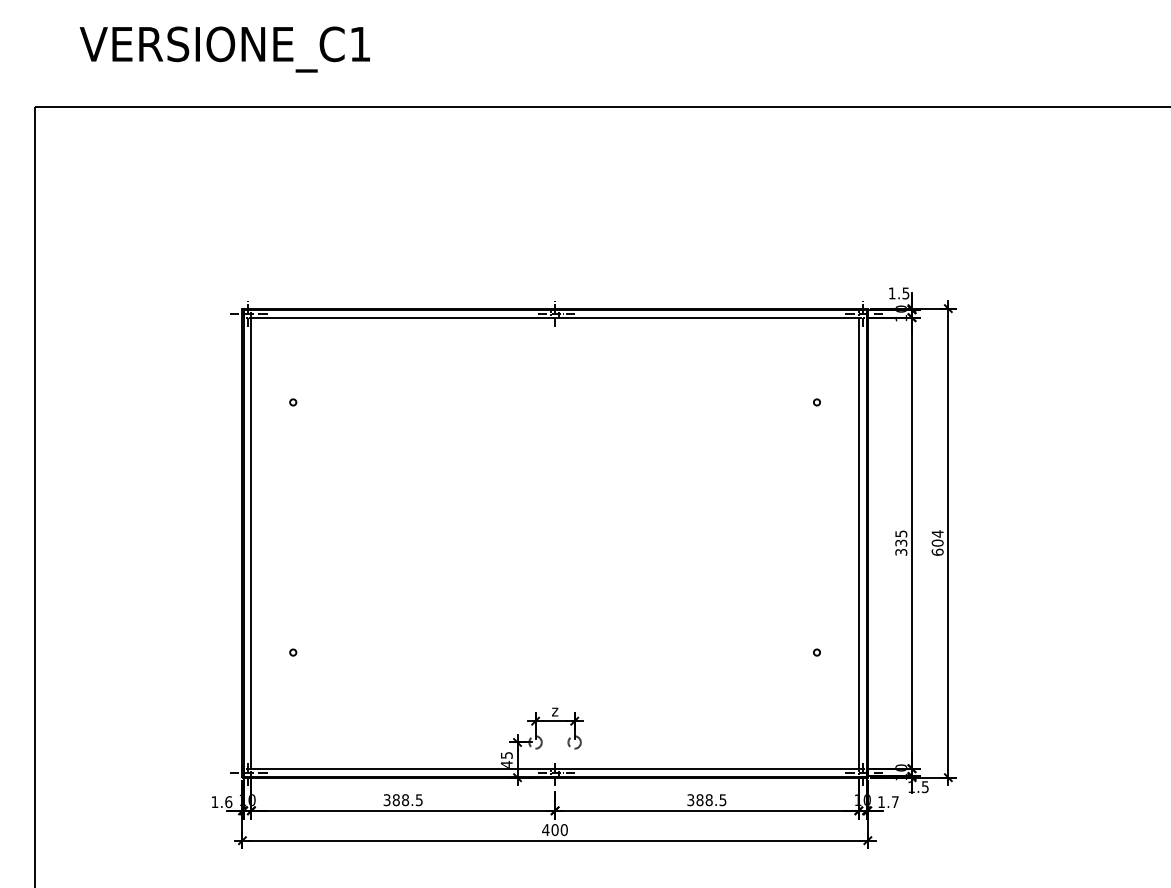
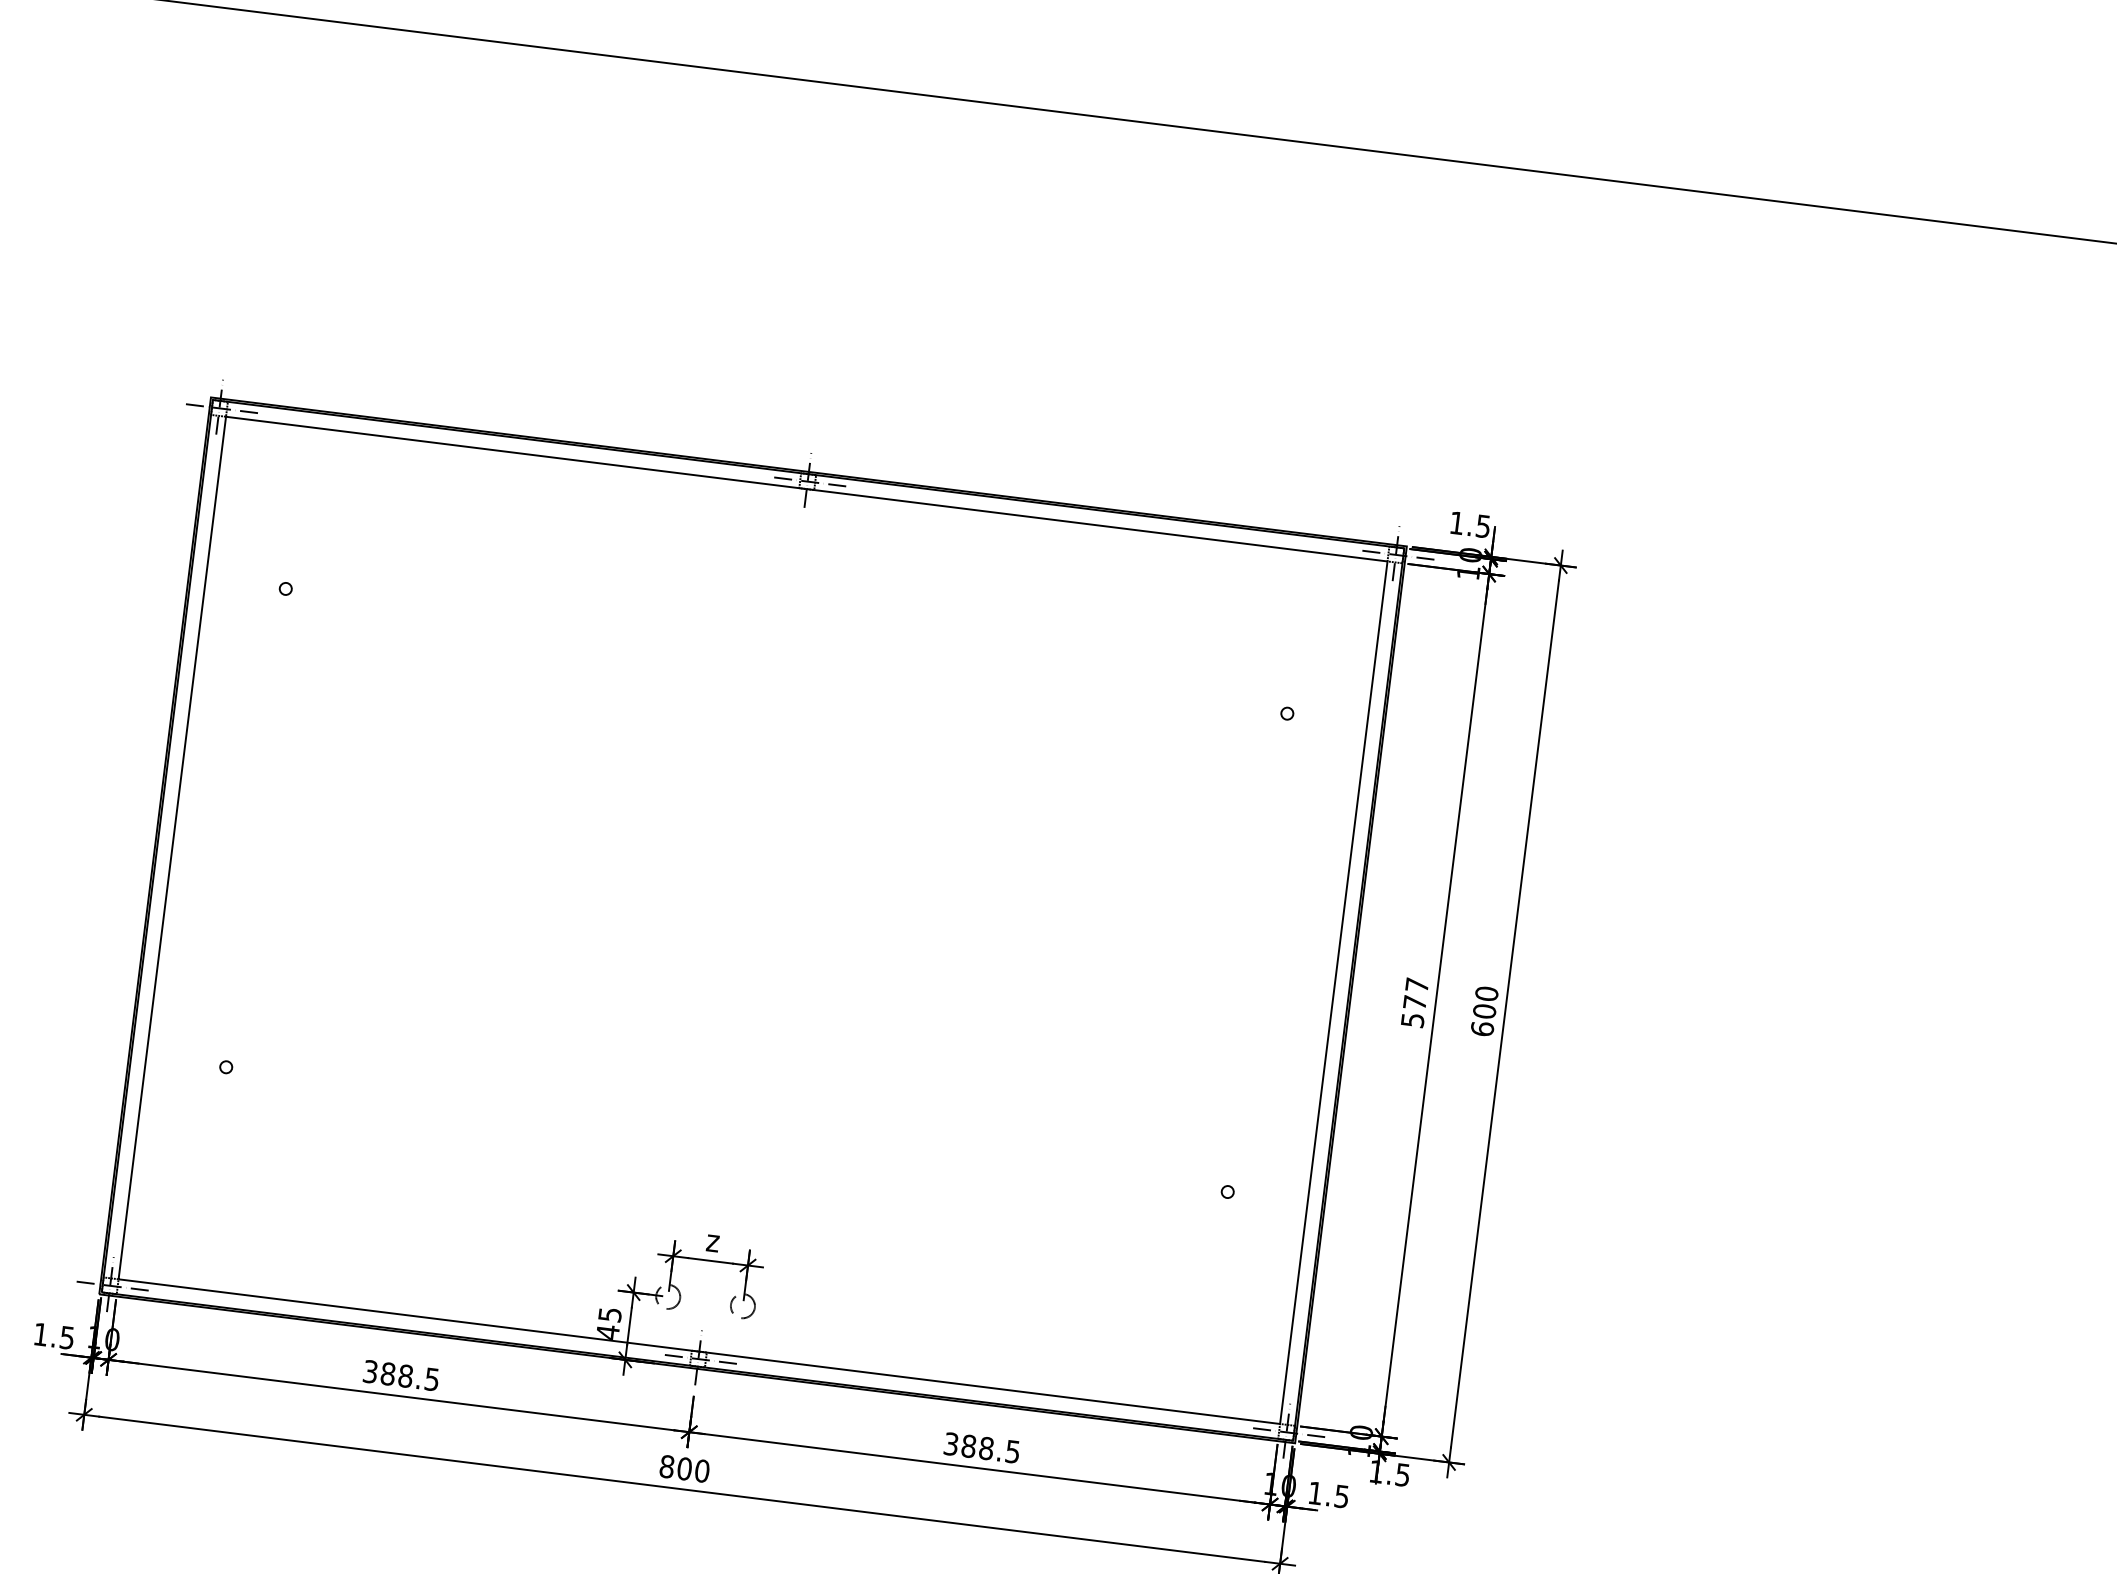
text: (937, 533) -> (1486, 992), 604 -> 600
text: (901, 542) -> (1415, 1001), 335 -> 577
text: (228, 802) -> (66, 1338), 1.6 -> 1.5
text: (895, 802) -> (1342, 1497), 1.7 -> 1.5
text: (545, 829) -> (666, 1465), 400 -> 800

